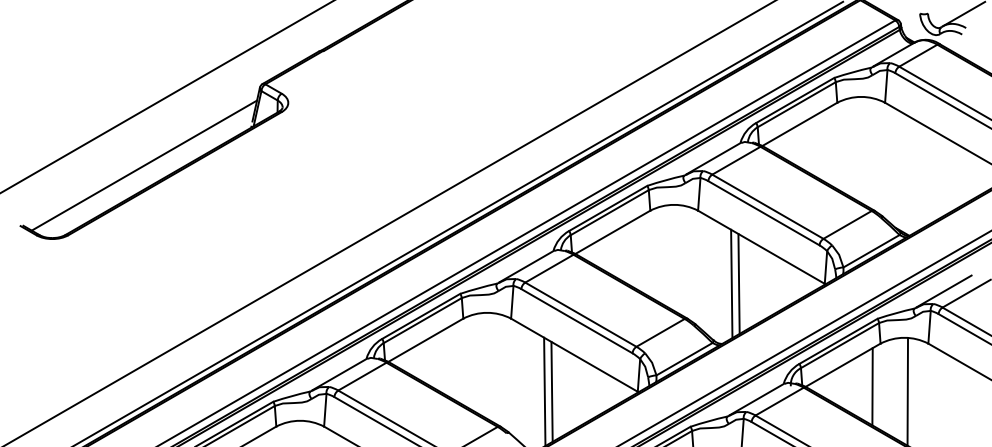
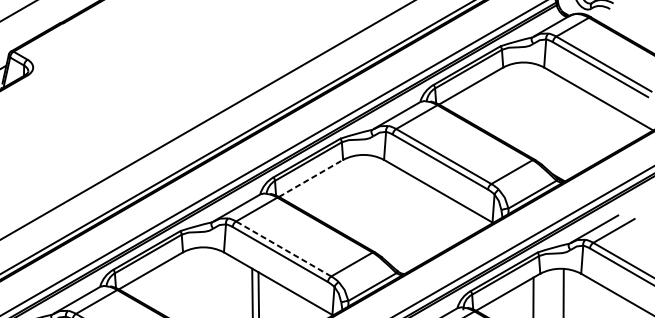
line: (613, 232) -> (311, 178), solid -> dashed
line: (731, 283) -> (412, 222), removed
line: (738, 283) -> (418, 222), removed
line: (580, 314) -> (283, 248), solid -> dashed

